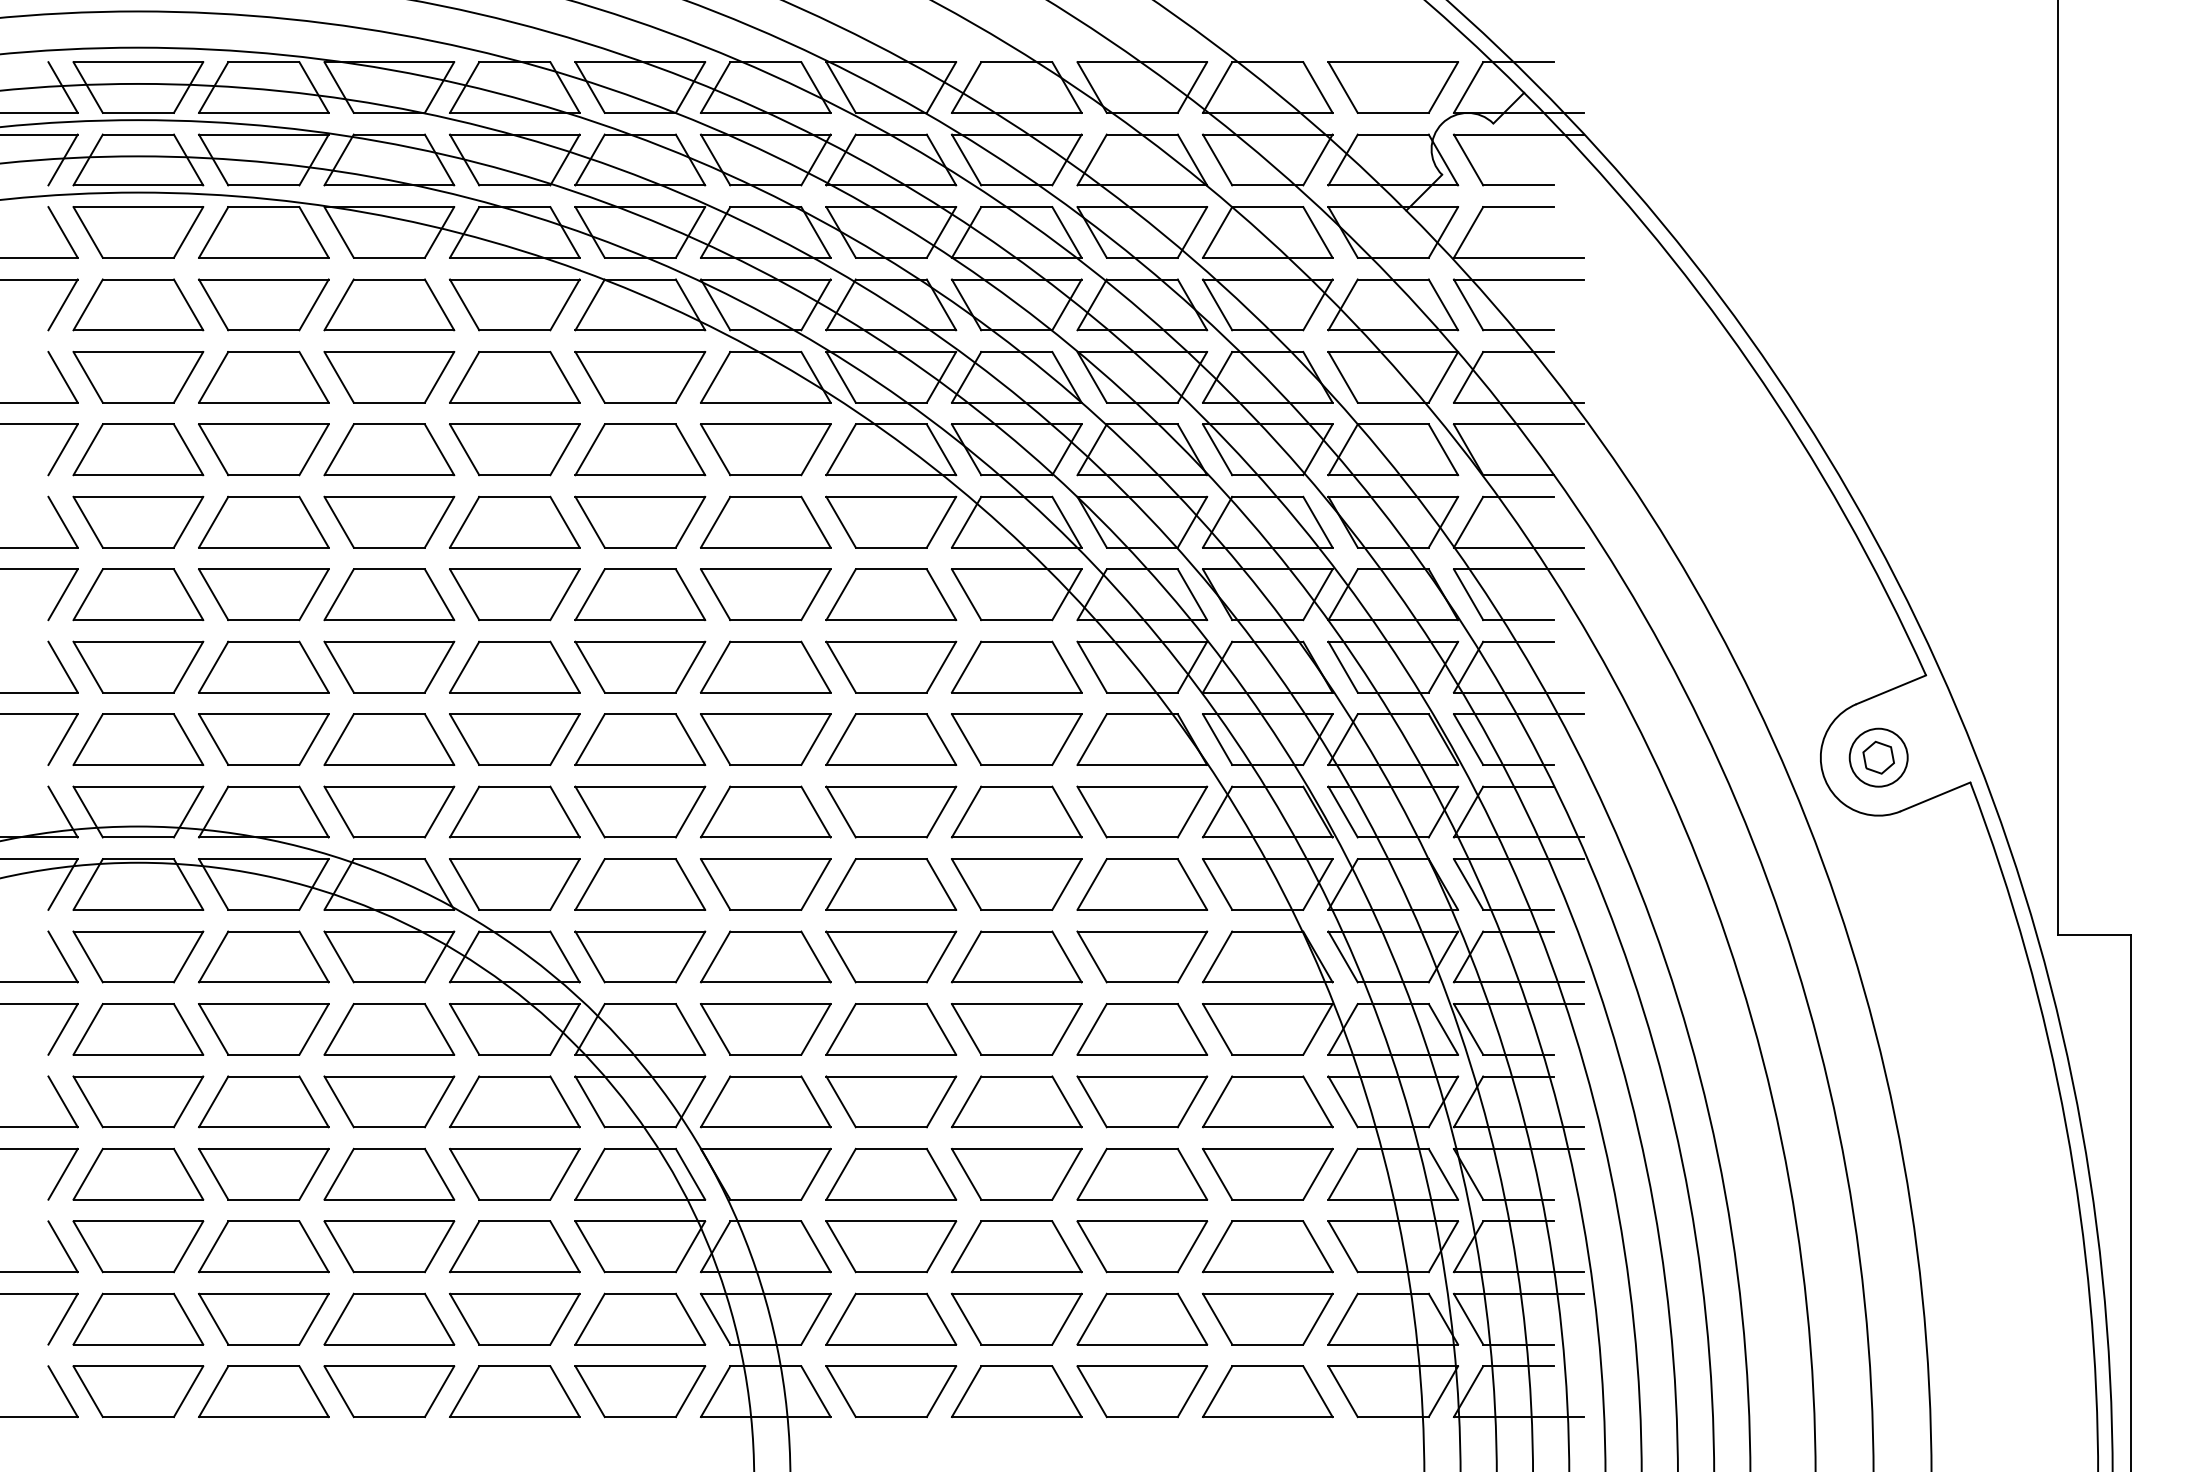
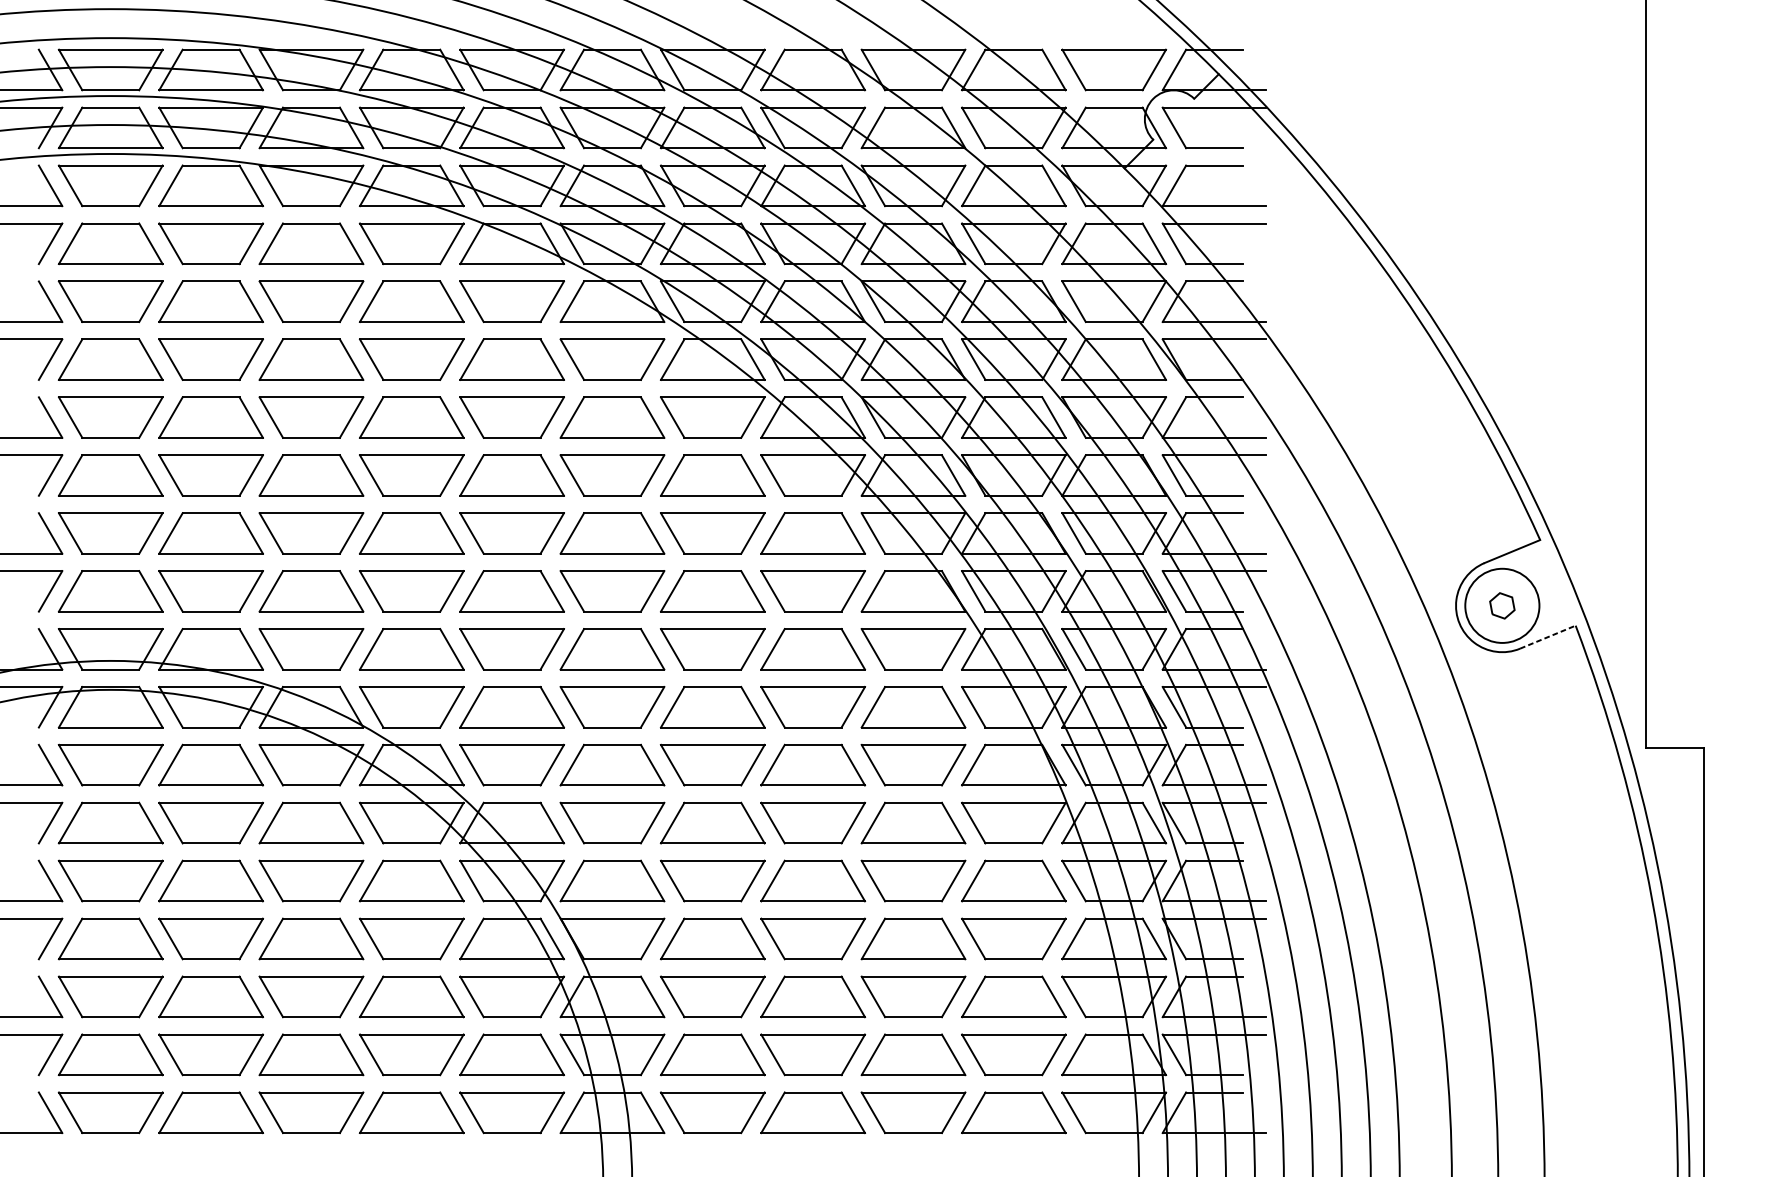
circle: (1878, 757) -> (1502, 605), size x1.6
line: (1935, 796) -> (1547, 636), solid -> dashed

